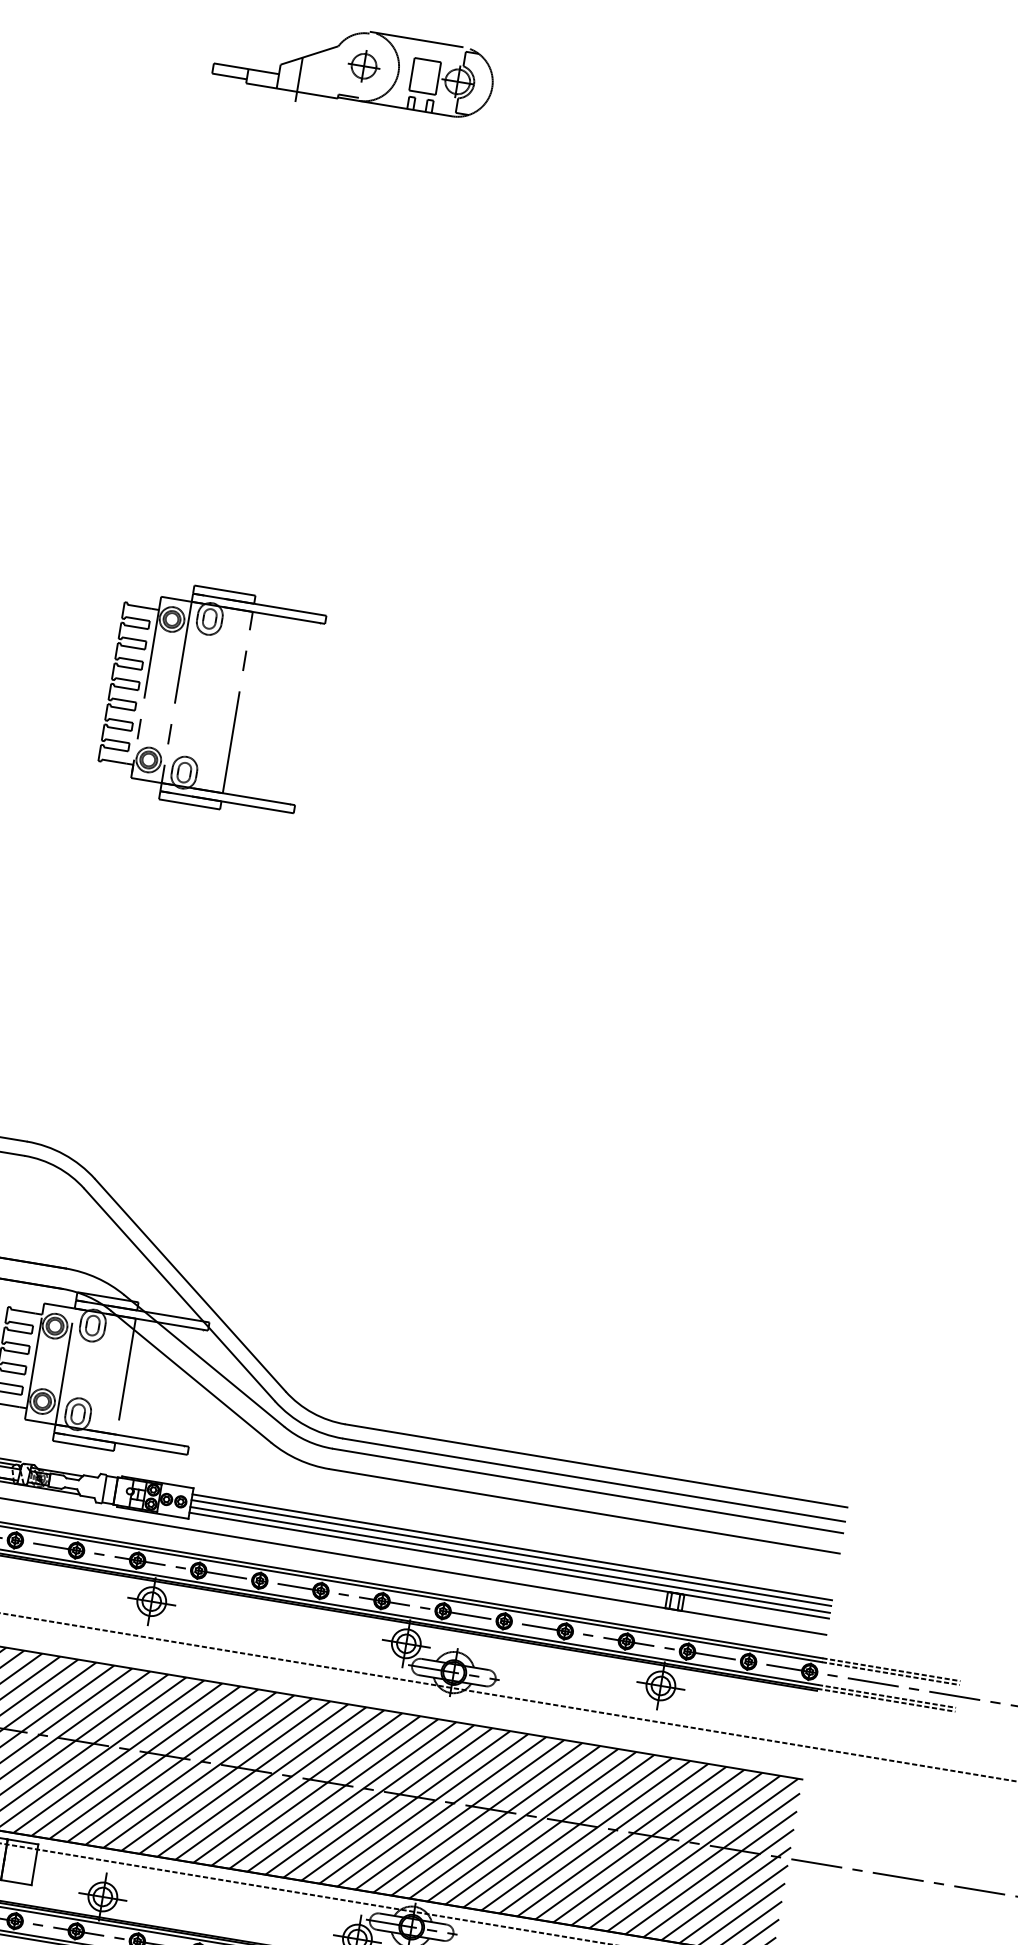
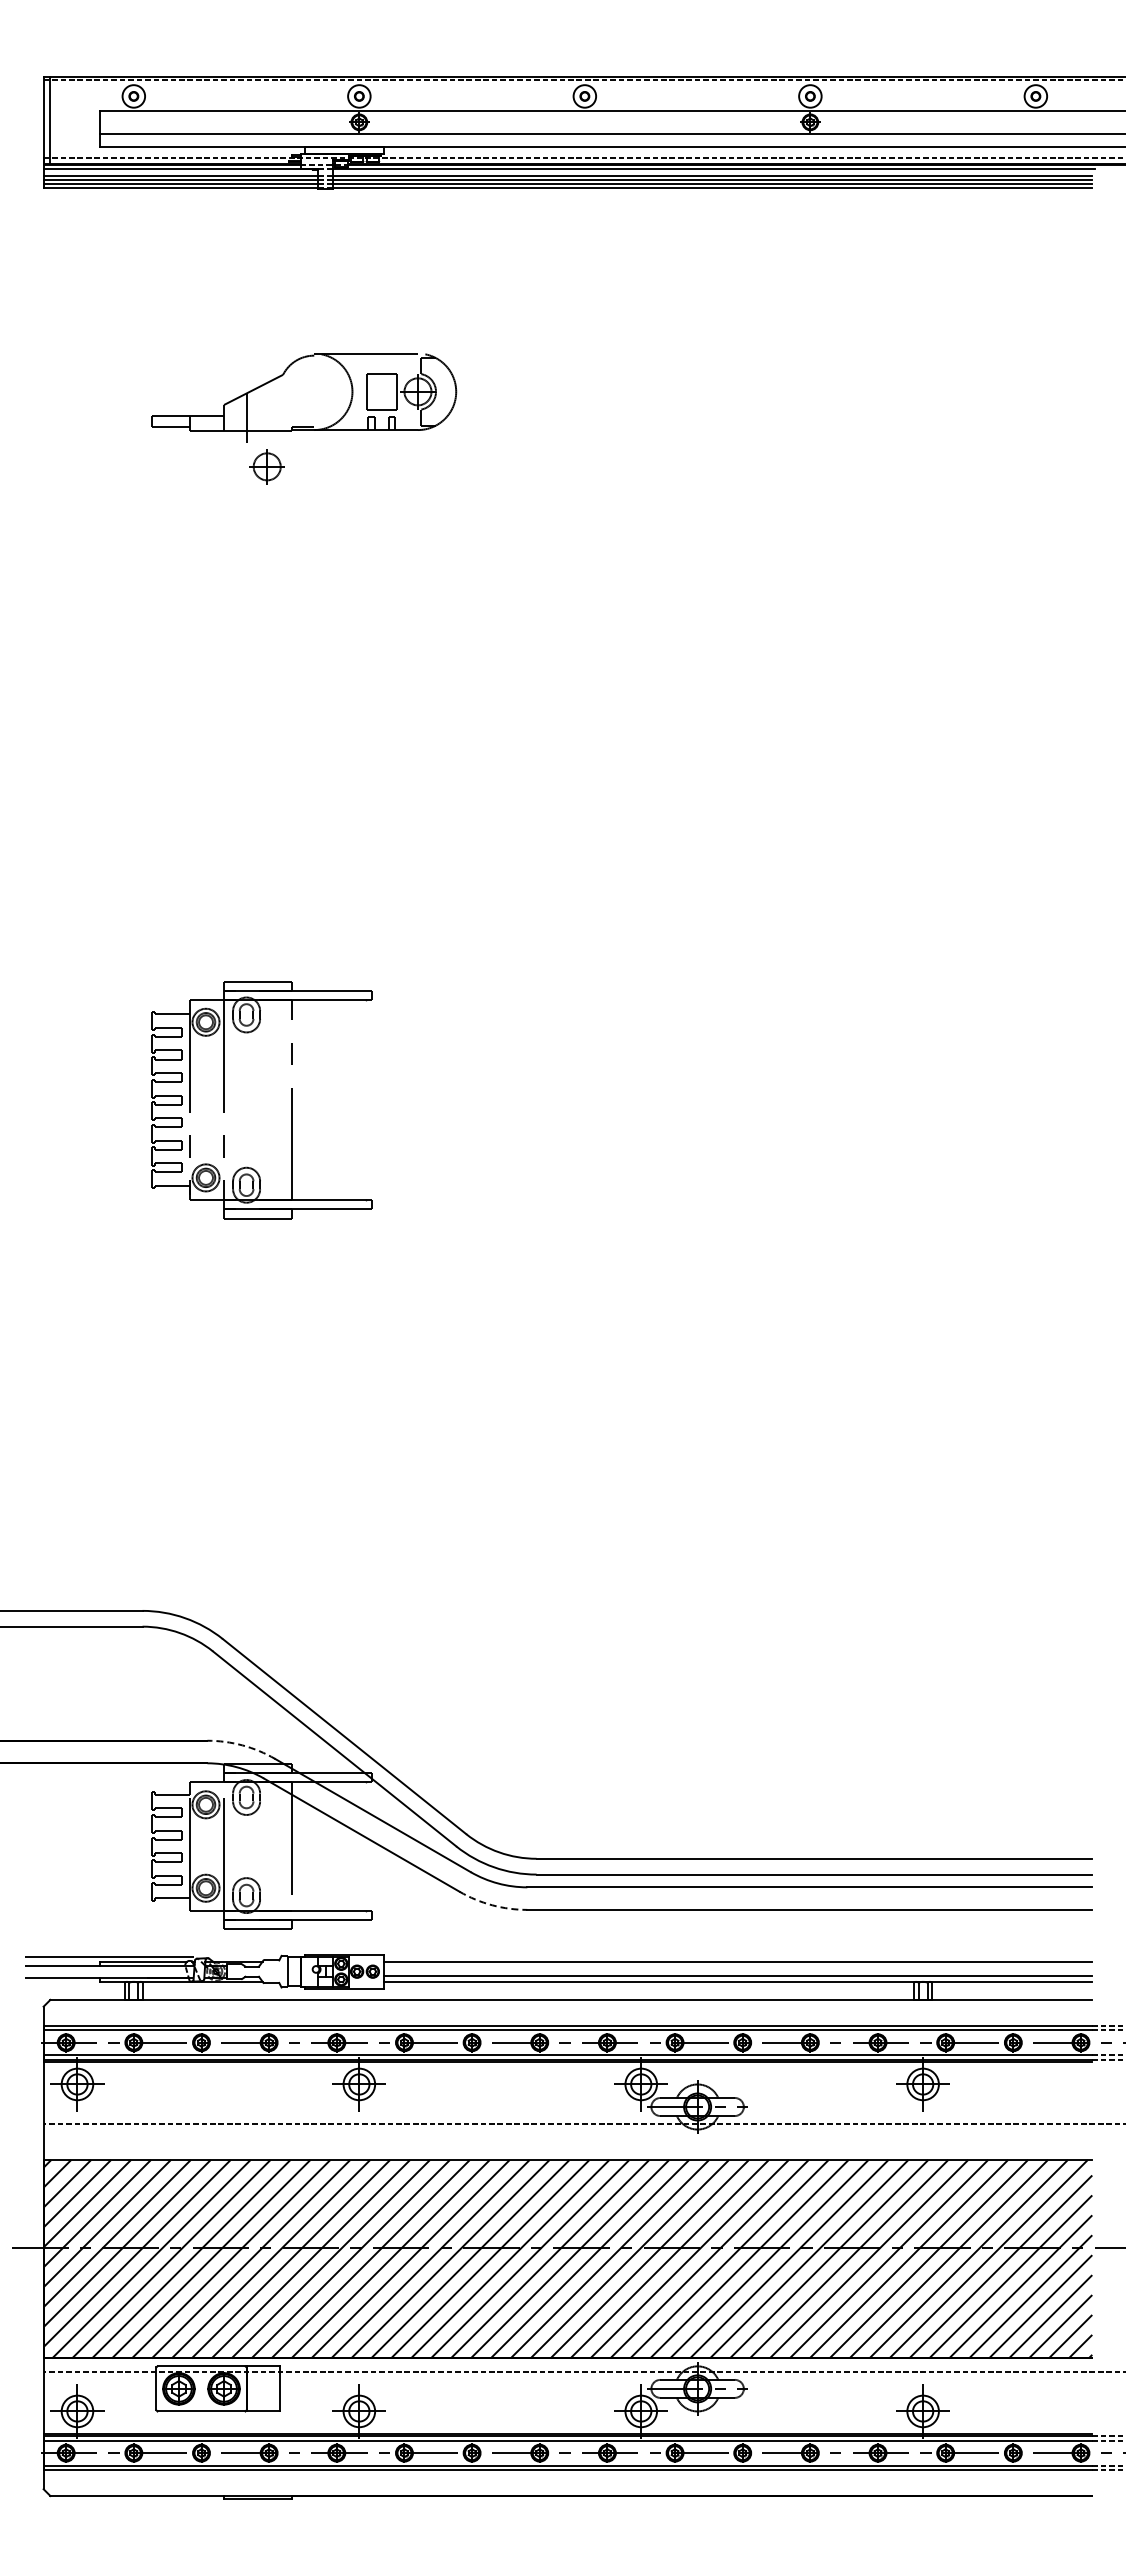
part: (363, 65) -> (266, 466), moved
arc: (96, 1278) -> (242, 1745), solid -> dashed
arc: (298, 1459) -> (492, 1905), solid -> dashed
line: (511, 1552) -> (738, 1967), removed

